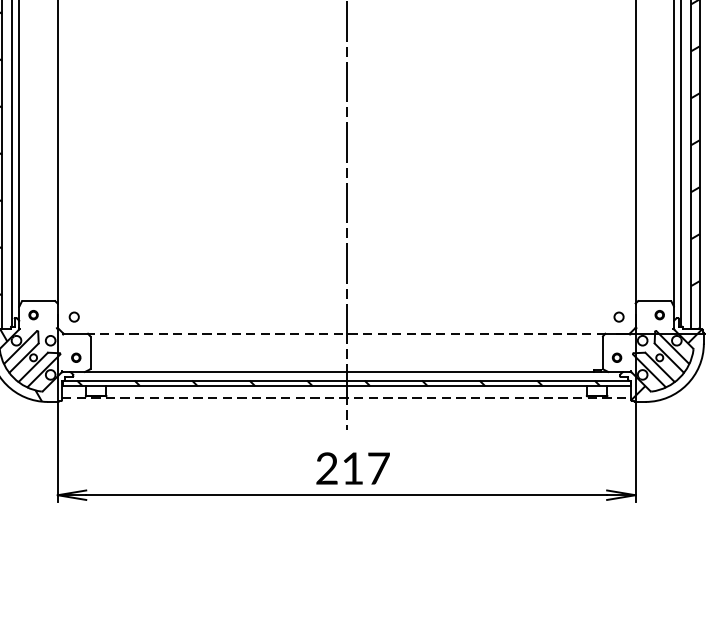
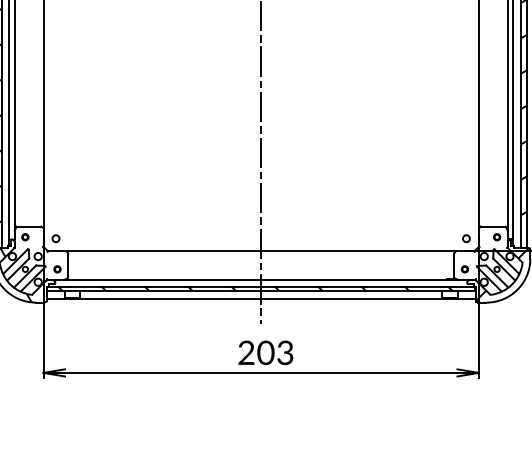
line: (345, 334) -> (260, 251), dashed -> solid
line: (347, 397) -> (261, 299), dashed -> solid
text: (365, 468) -> (275, 352), 217 -> 203

